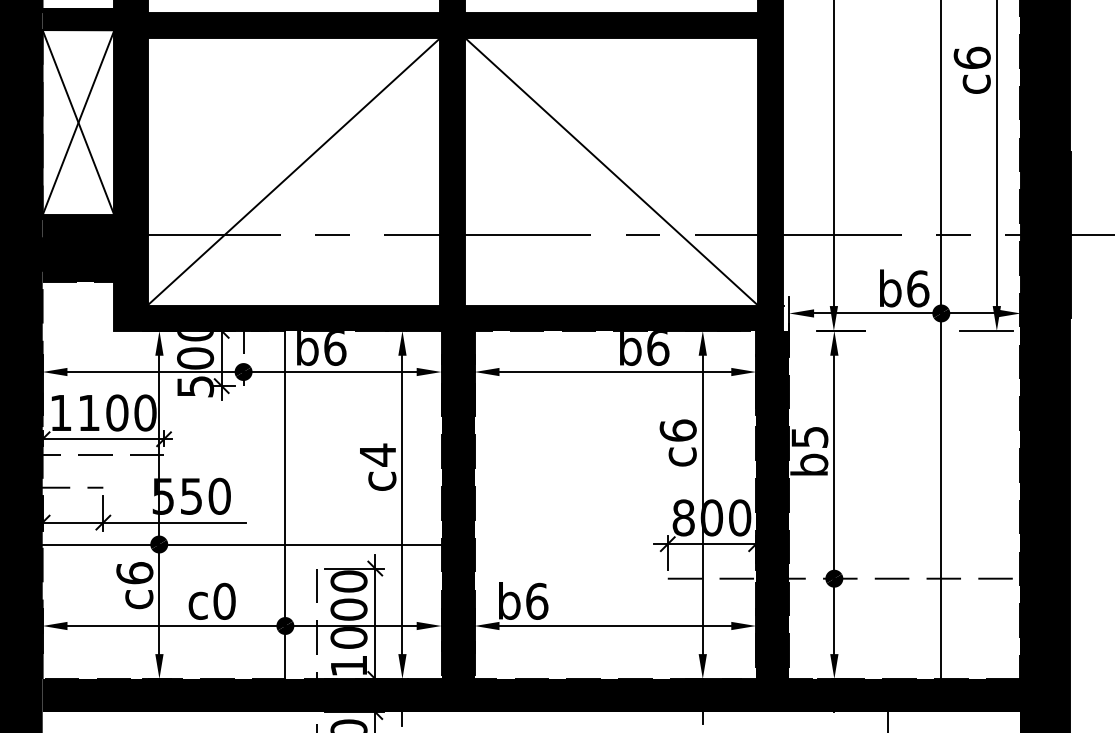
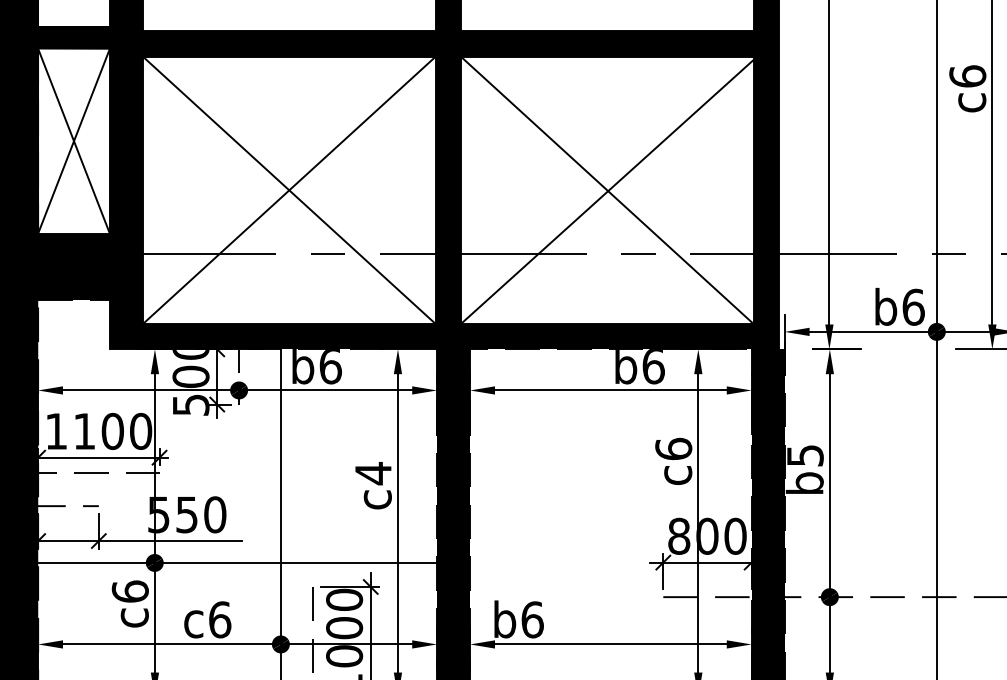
line: (293, 171) -> (289, 189), added
line: (613, 171) -> (609, 189), added
text: (224, 600) -> (220, 618), c0 -> c6

